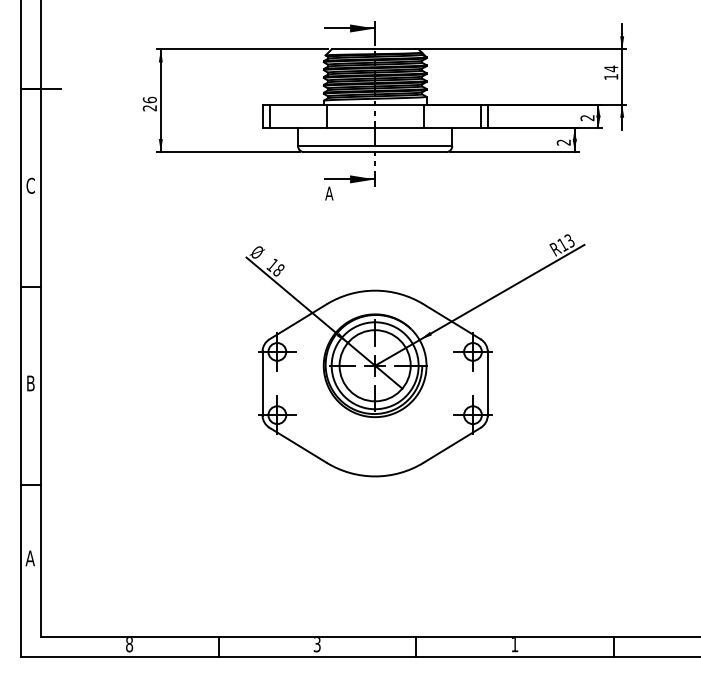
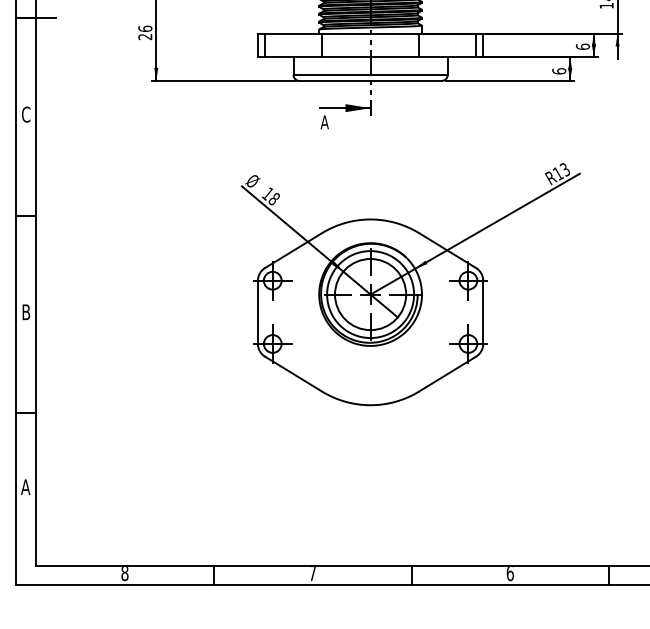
text: (587, 117) -> (582, 46), 2 -> 6
text: (563, 142) -> (558, 71), 2 -> 6
text: (316, 645) -> (311, 574), 3 -> 7
text: (514, 645) -> (509, 574), 1 -> 6

